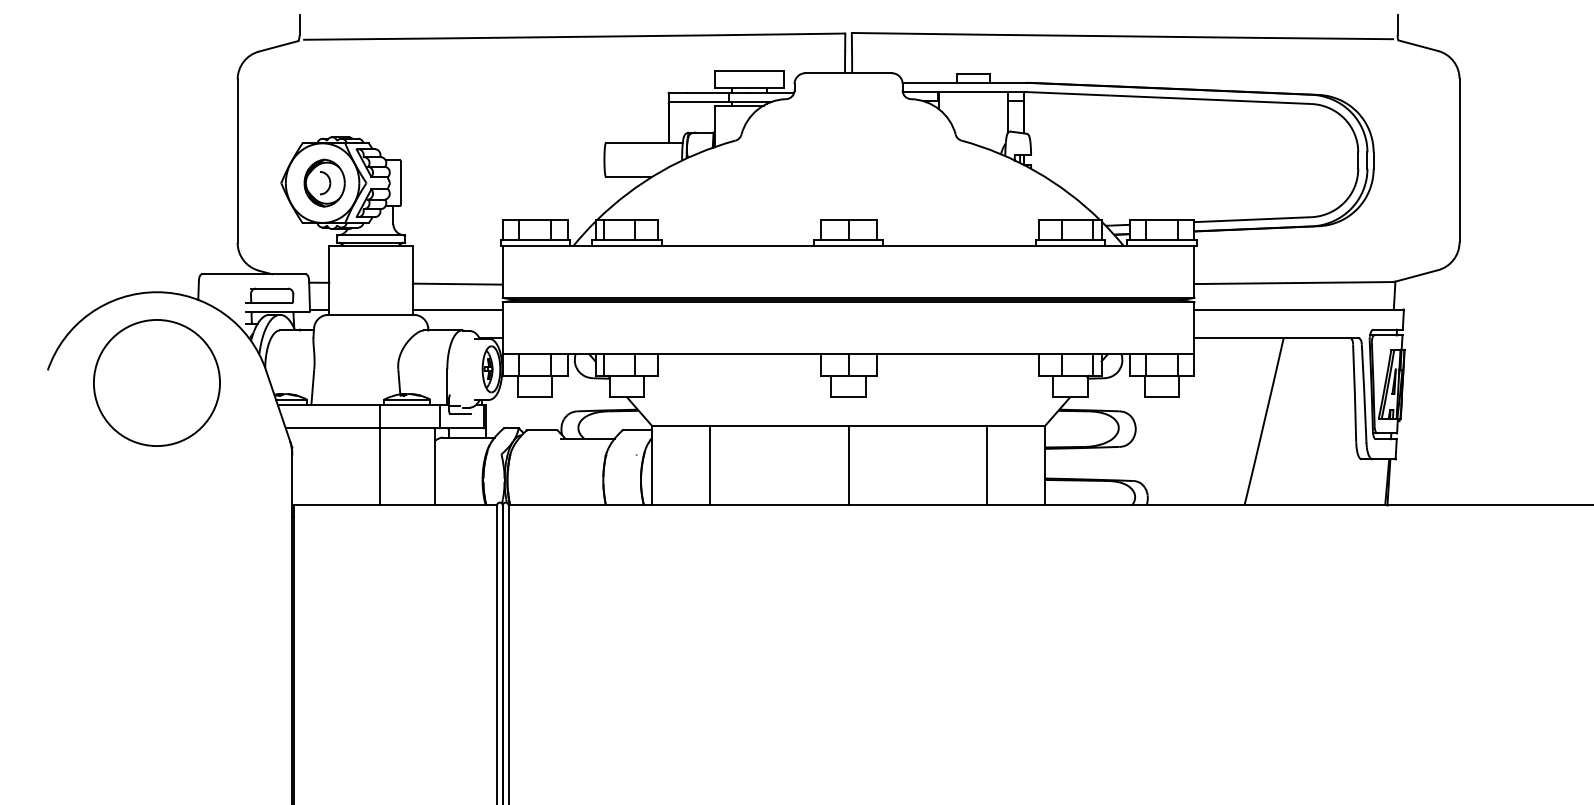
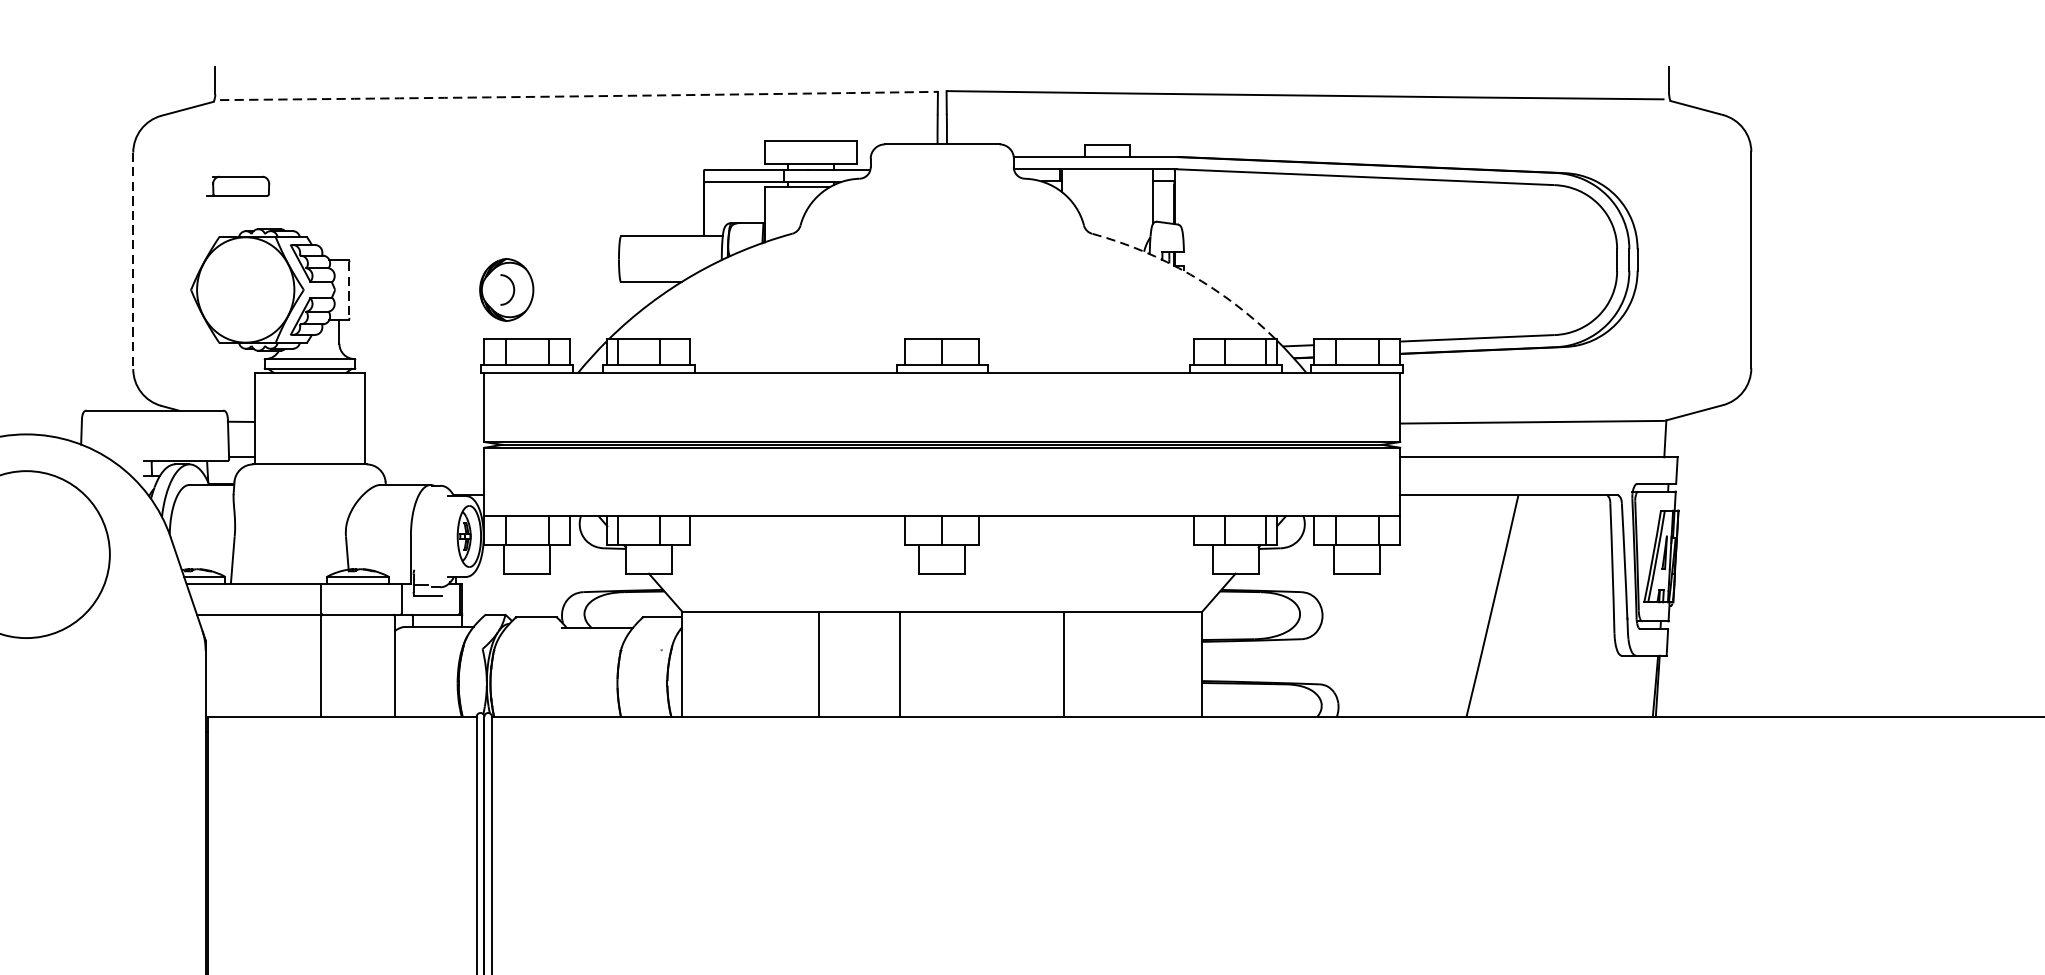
arc: (574, 36) -> (579, 95), solid -> dashed
line: (237, 161) -> (133, 261), solid -> dashed
arc: (1036, 171) -> (1191, 274), solid -> dashed
part: (324, 182) -> (506, 289), moved
line: (400, 183) -> (348, 290), solid -> dashed
line: (457, 283) -> (424, 422), removed
part: (269, 295) -> (237, 185), moved
line: (457, 309) -> (424, 457), removed
line: (709, 465) -> (818, 663), moved
line: (848, 465) -> (899, 663), moved
line: (987, 465) -> (1063, 663), moved

